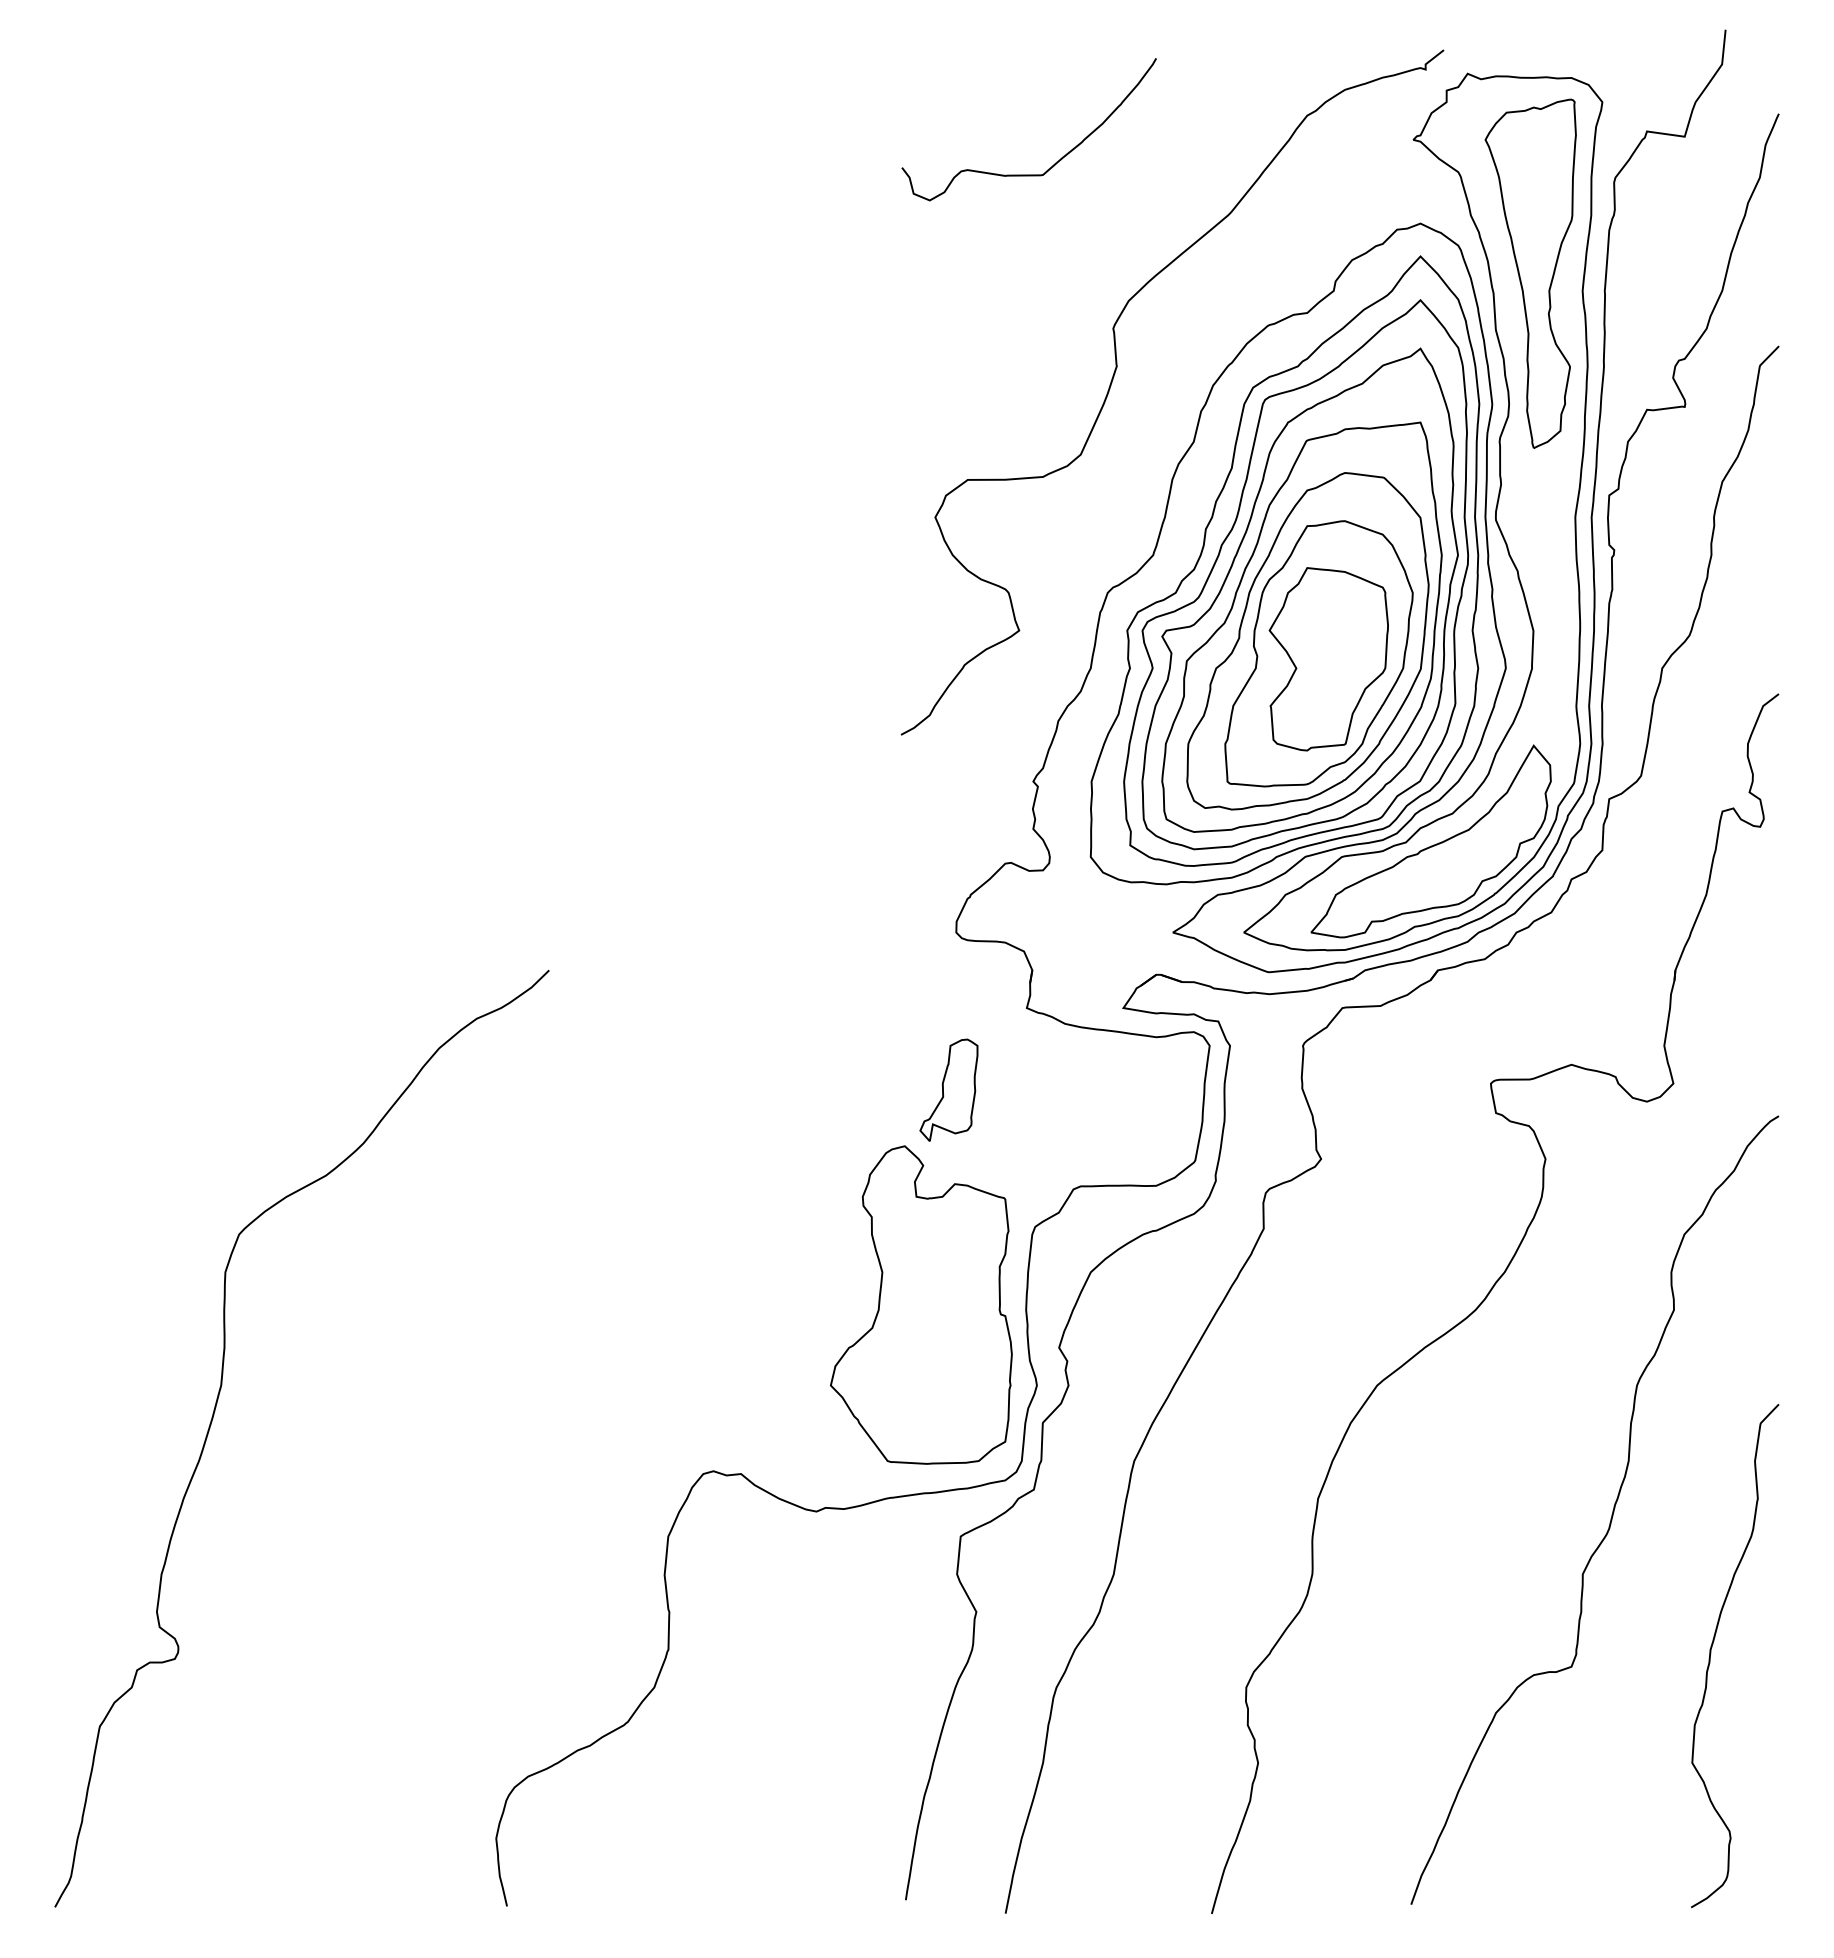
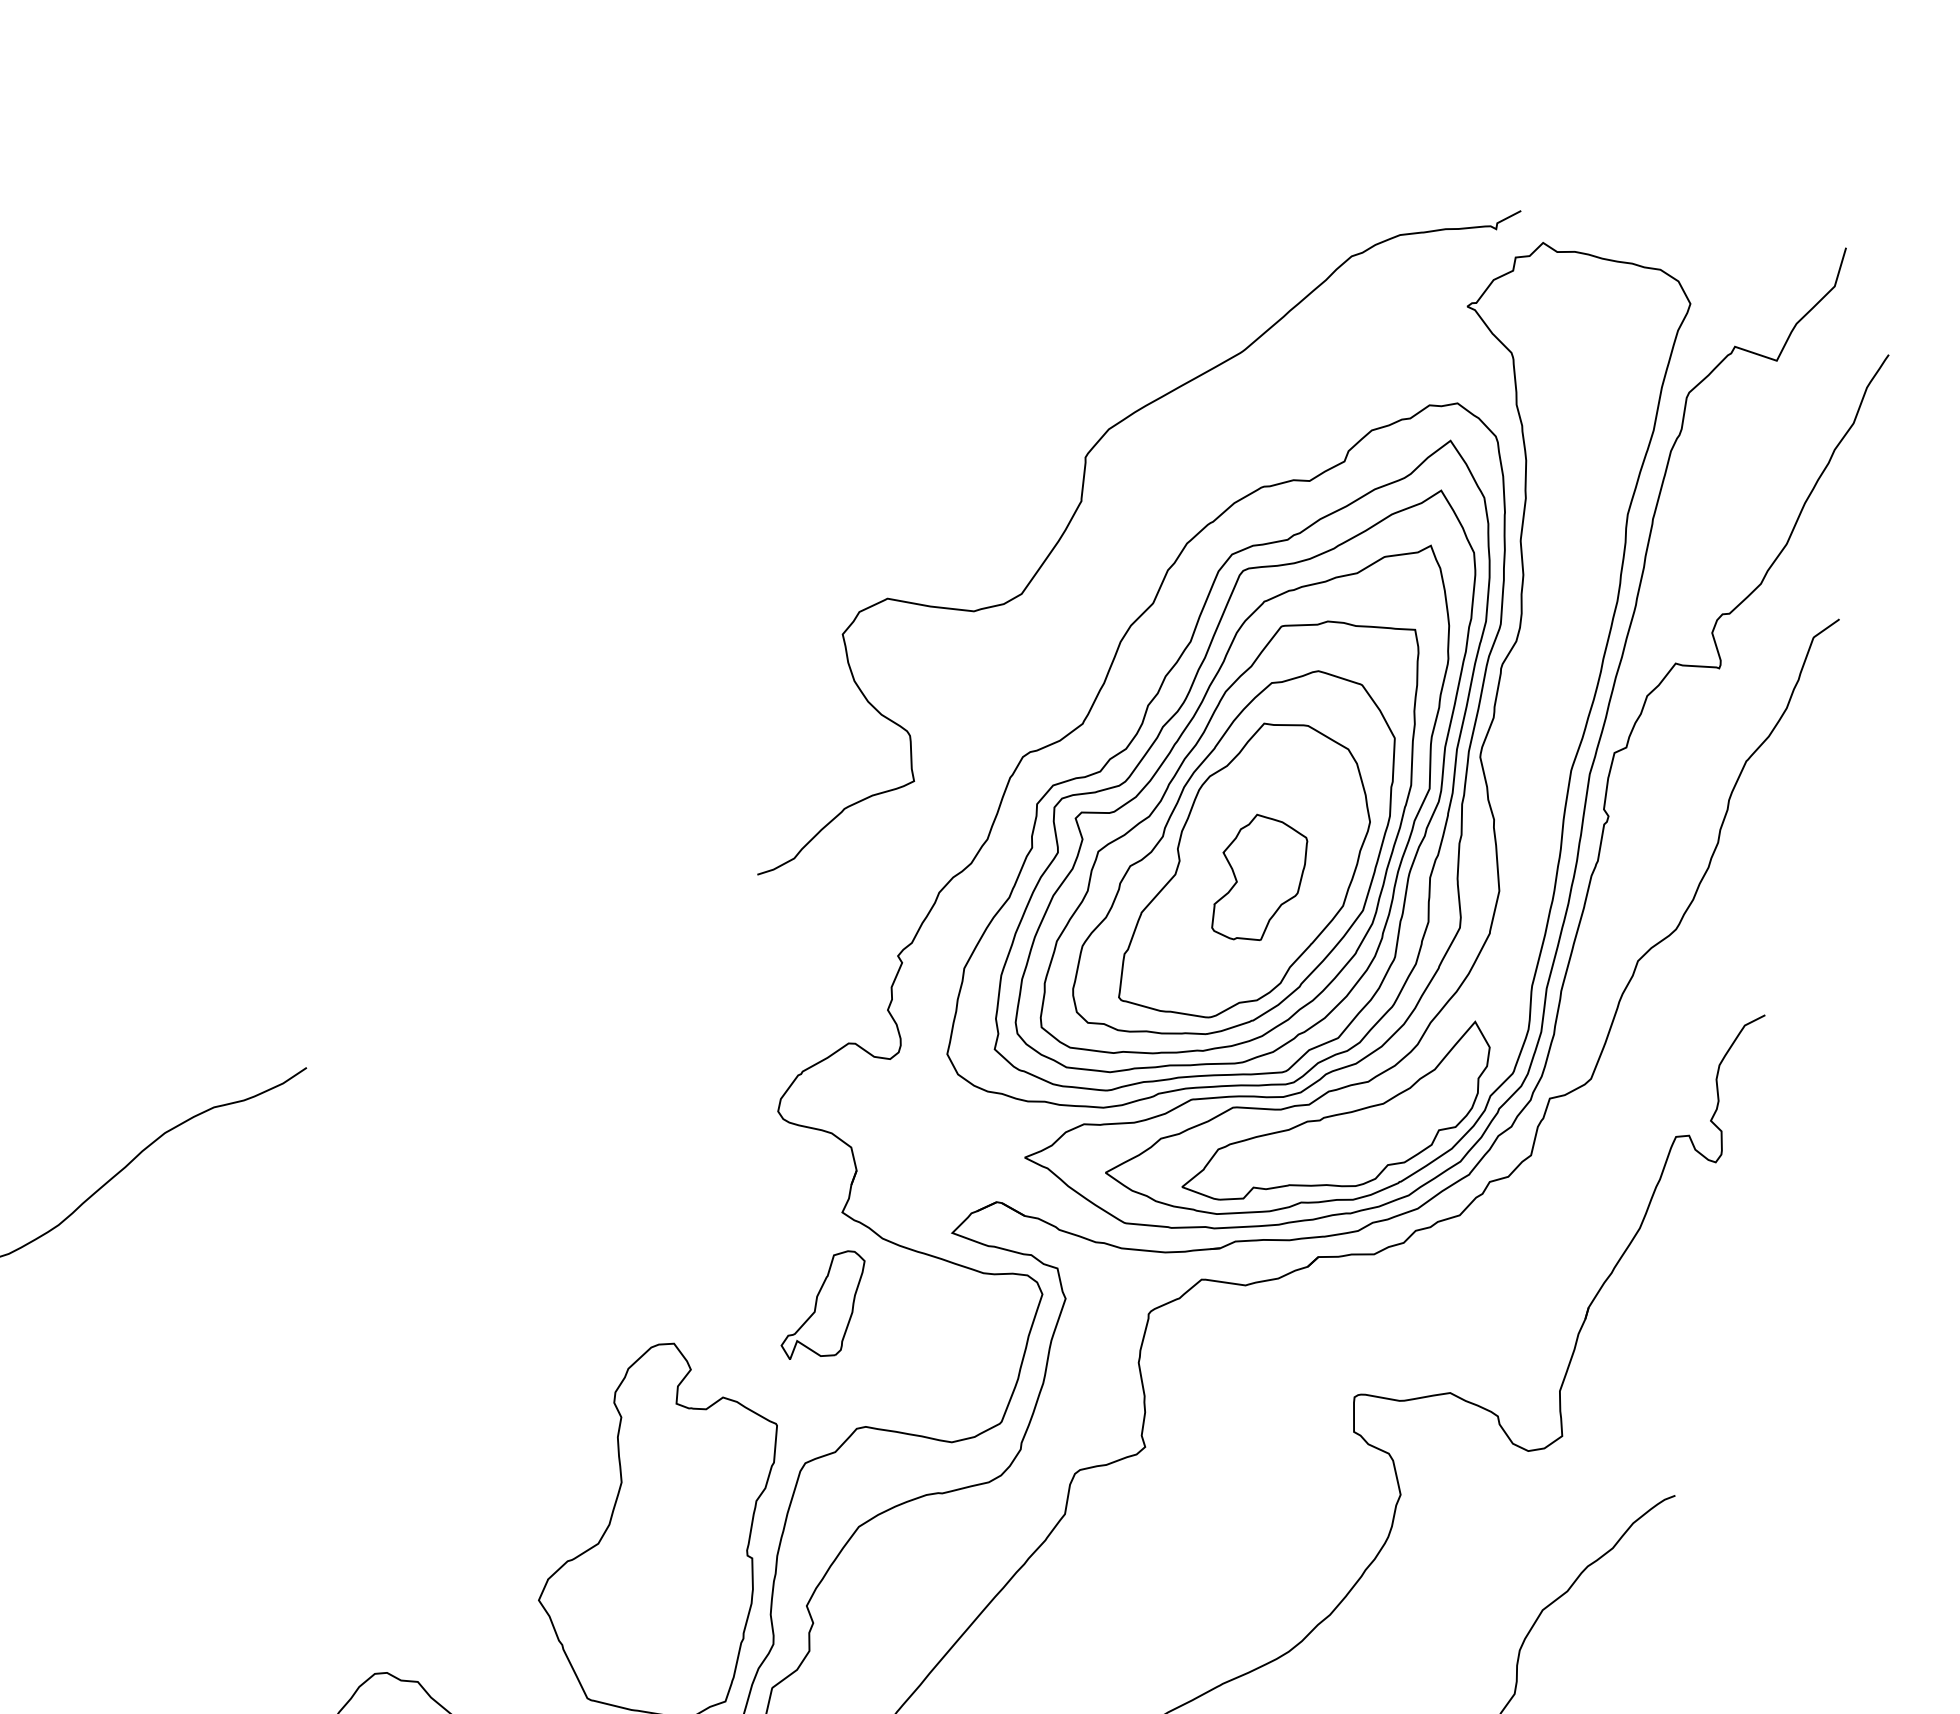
curve: (1056, 161) -> (1056, 255), removed
part: (1530, 273) -> (1572, 483), removed
part: (1328, 659) -> (1259, 879), size x0.6
part: (948, 1089) -> (822, 1304), moved

